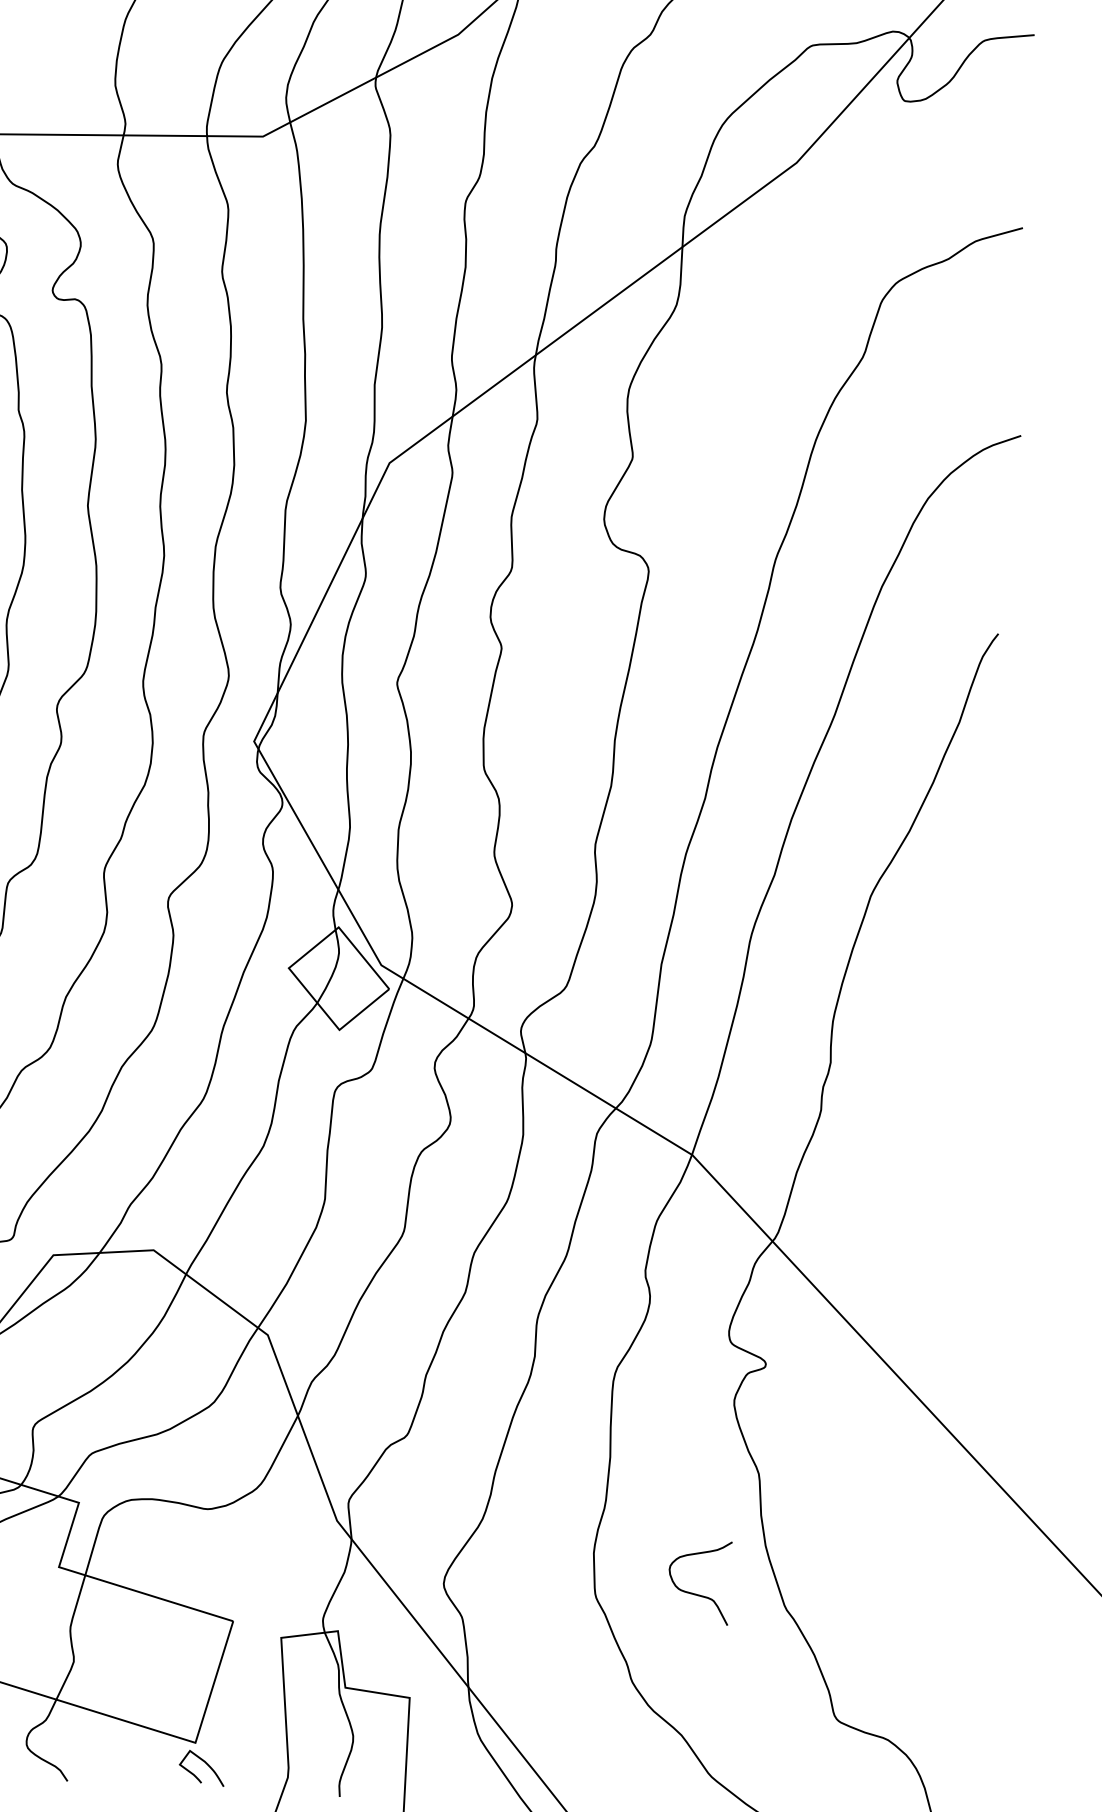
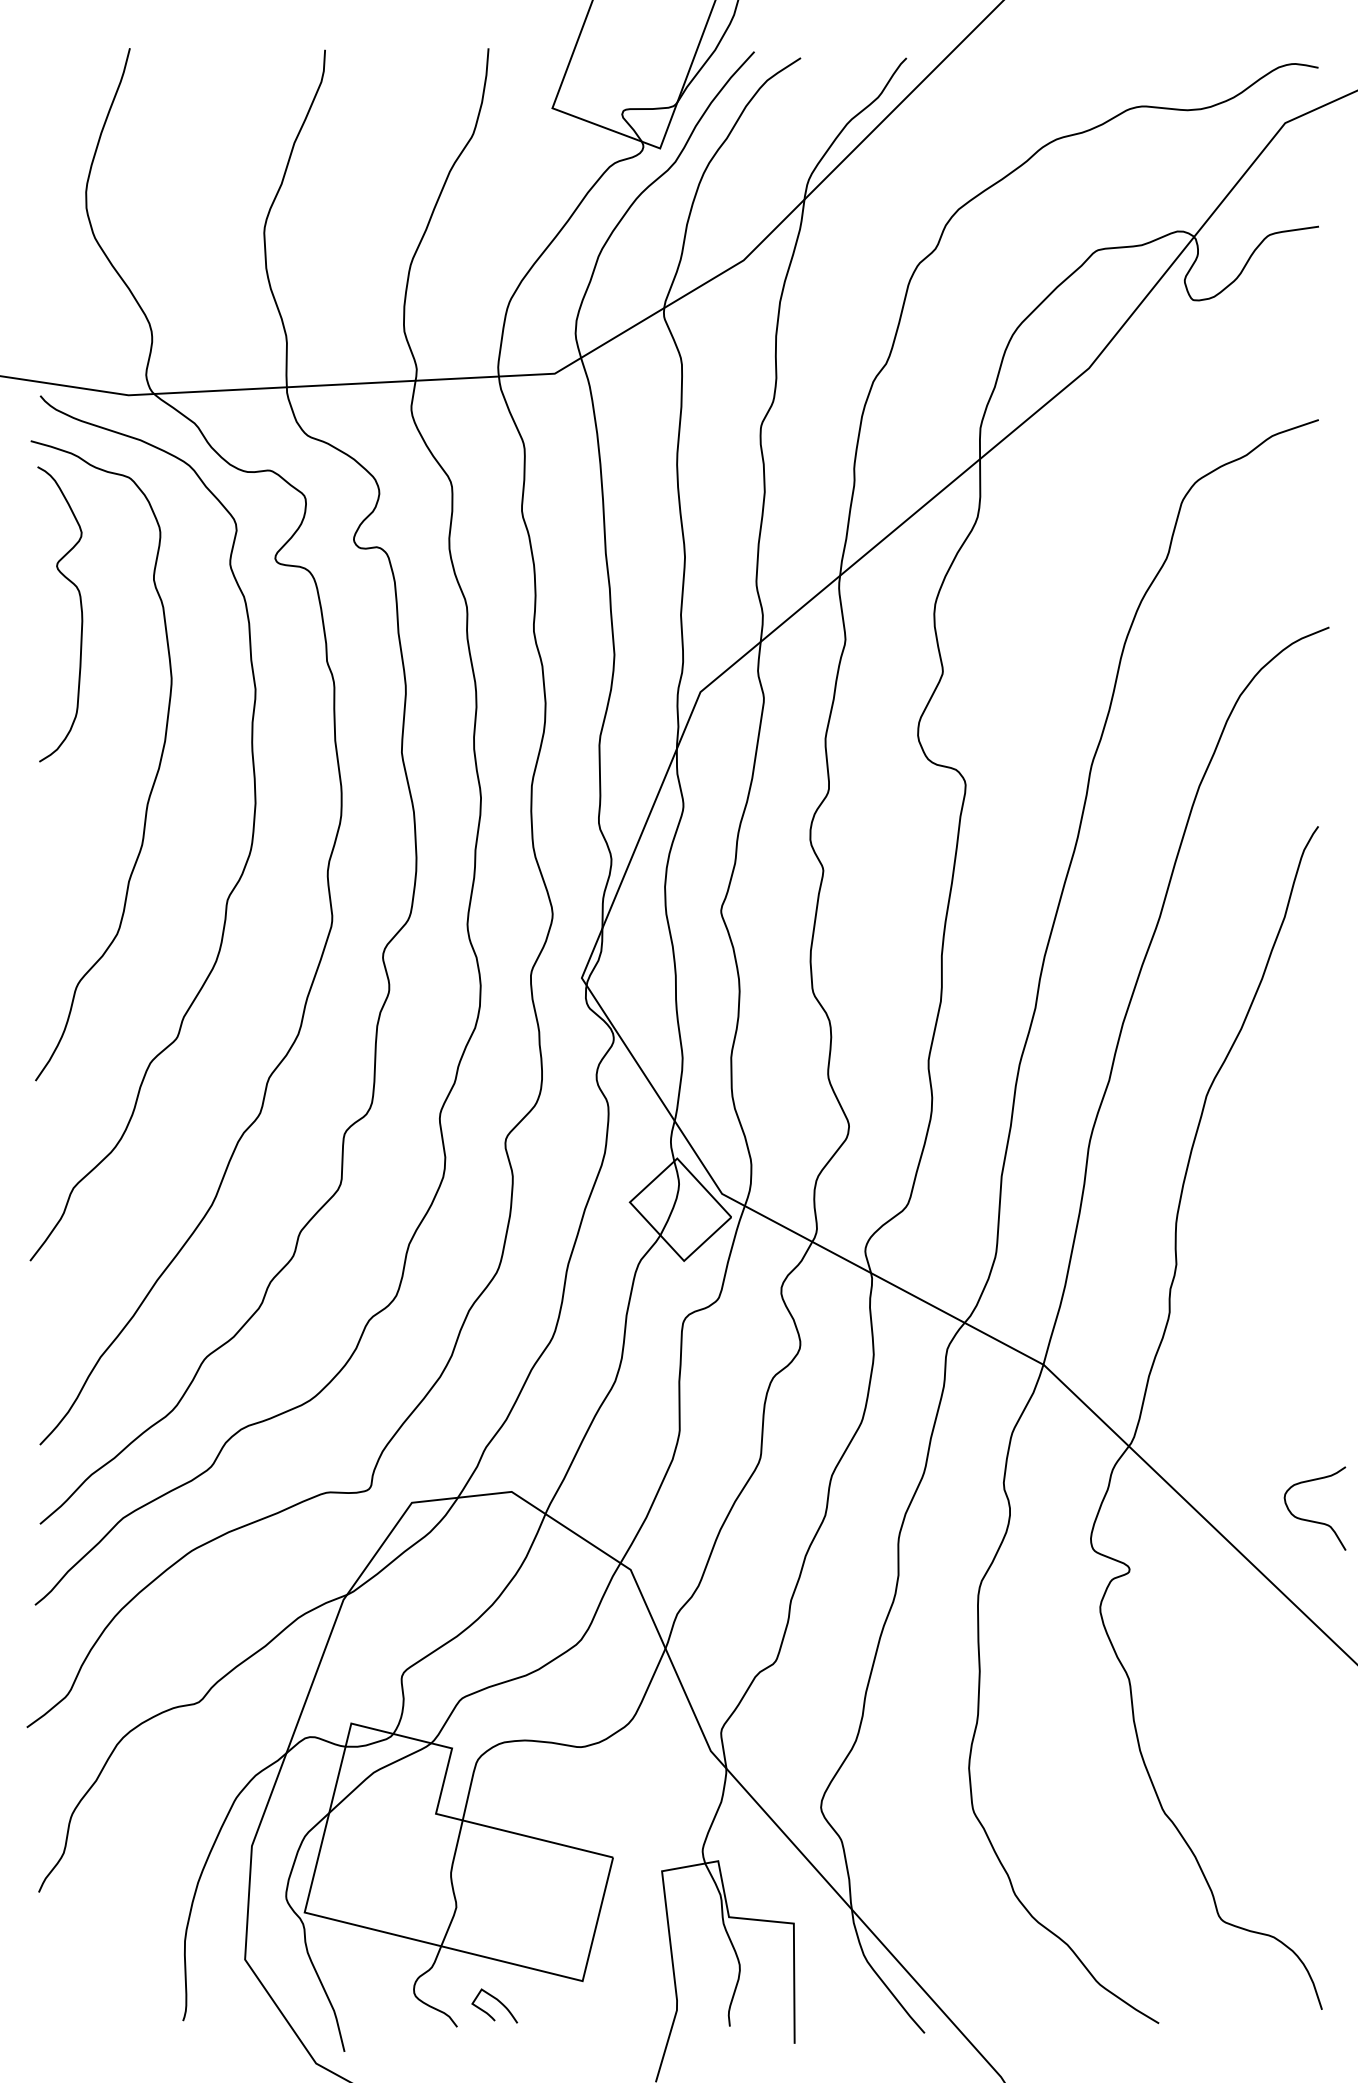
curve: (697, 1593) -> (1313, 1520), moved
curve: (205, 1763) -> (497, 2001), moved

